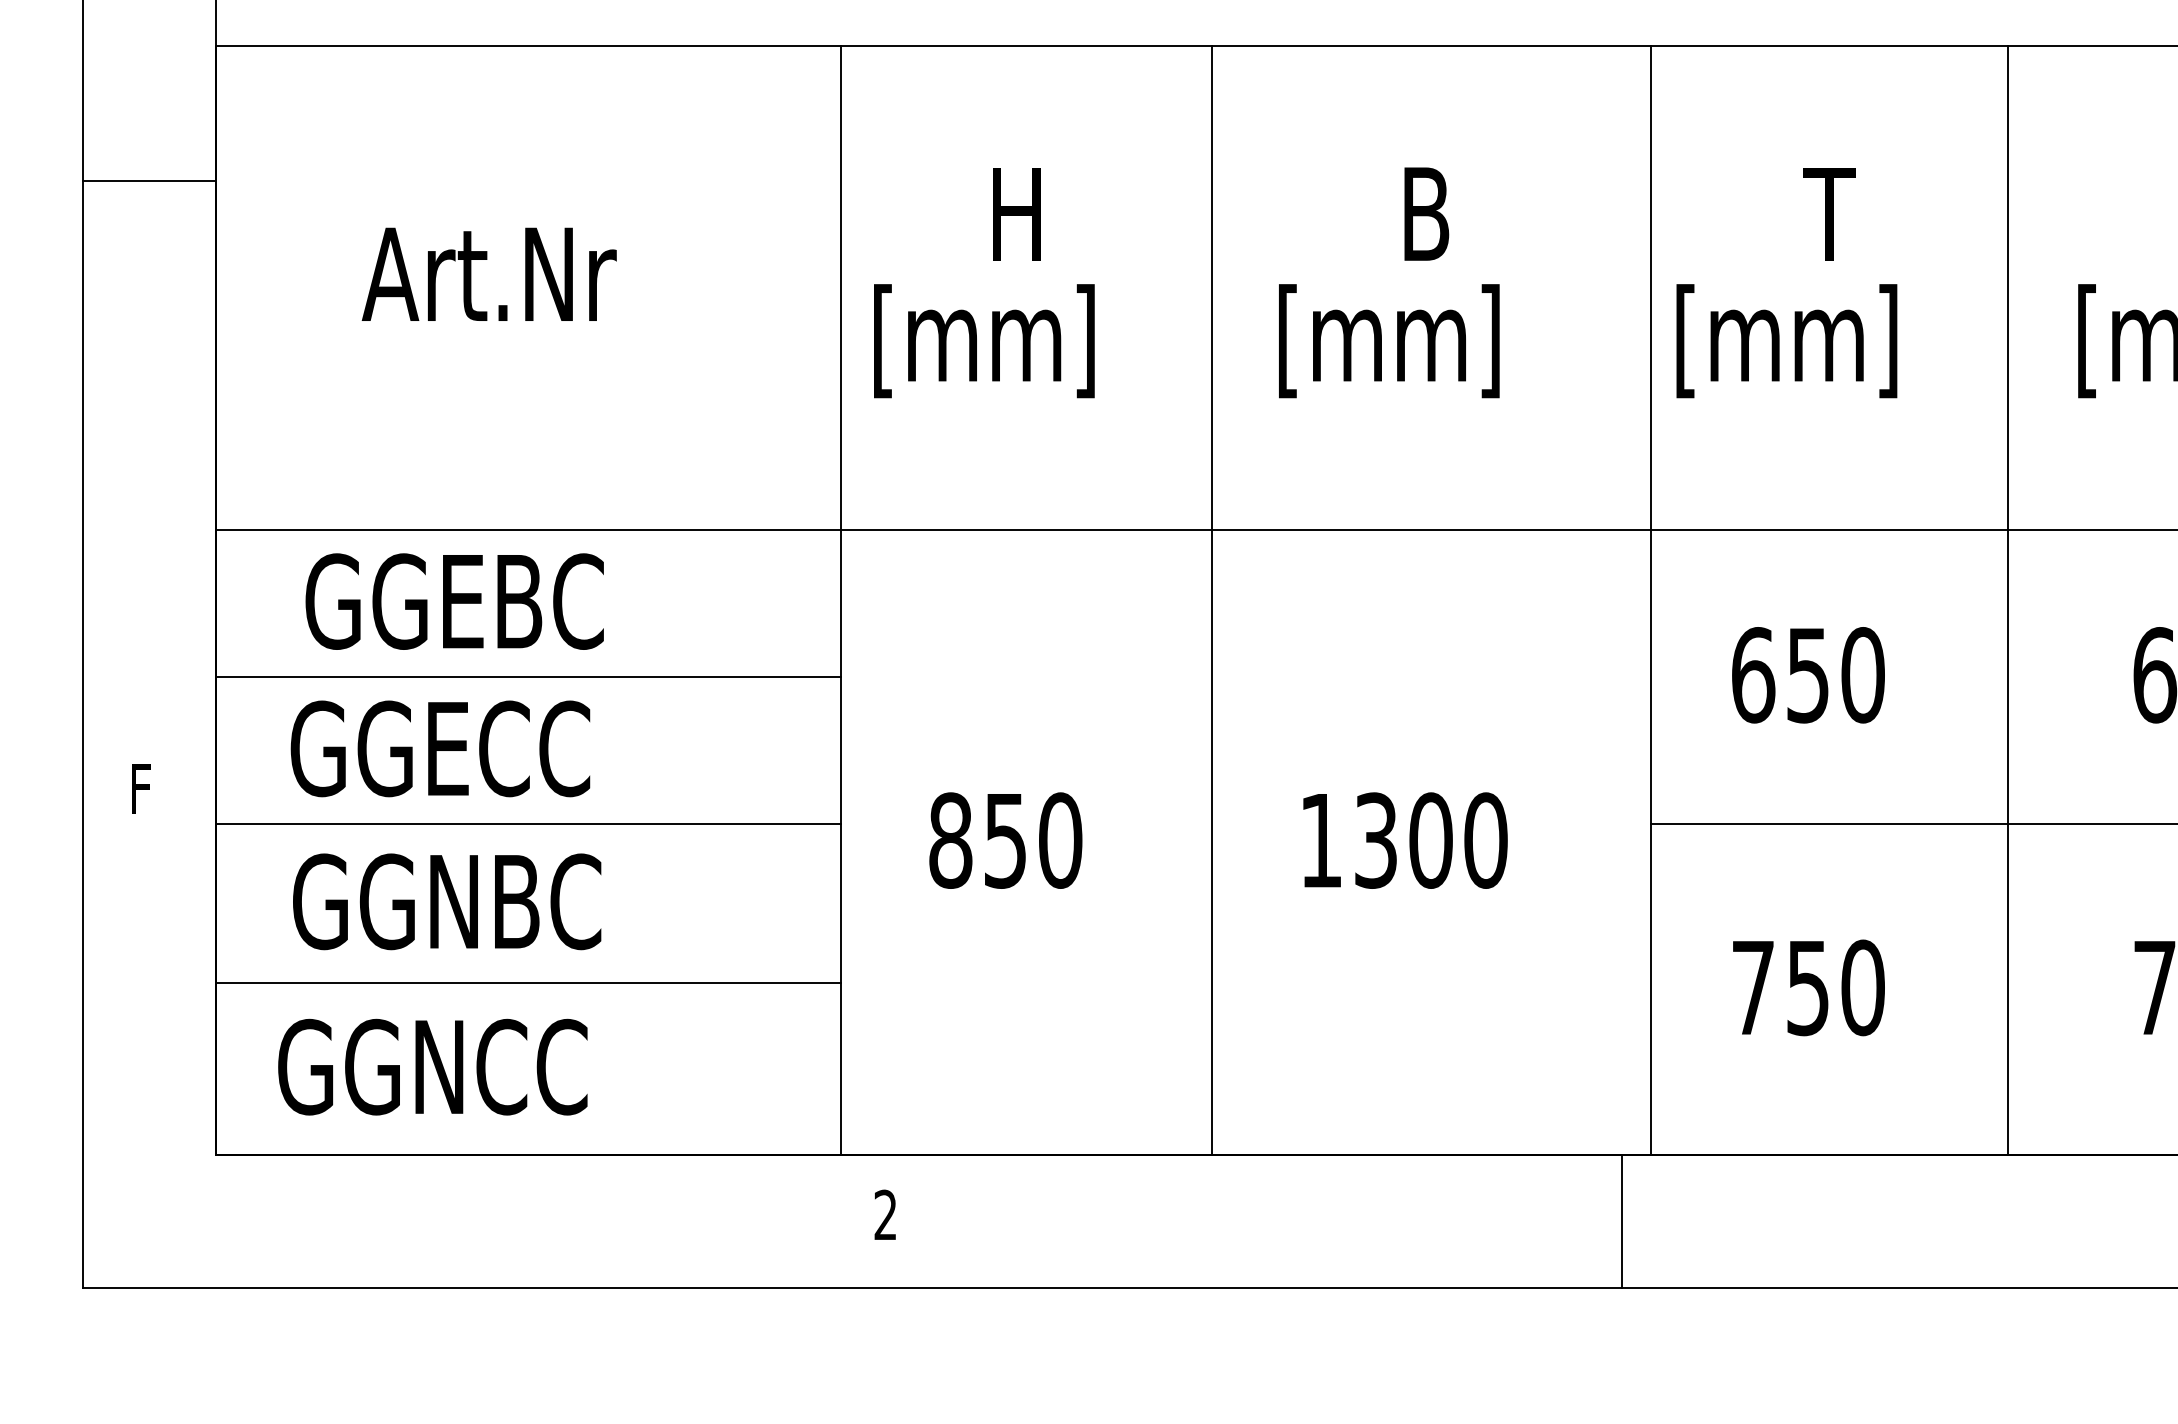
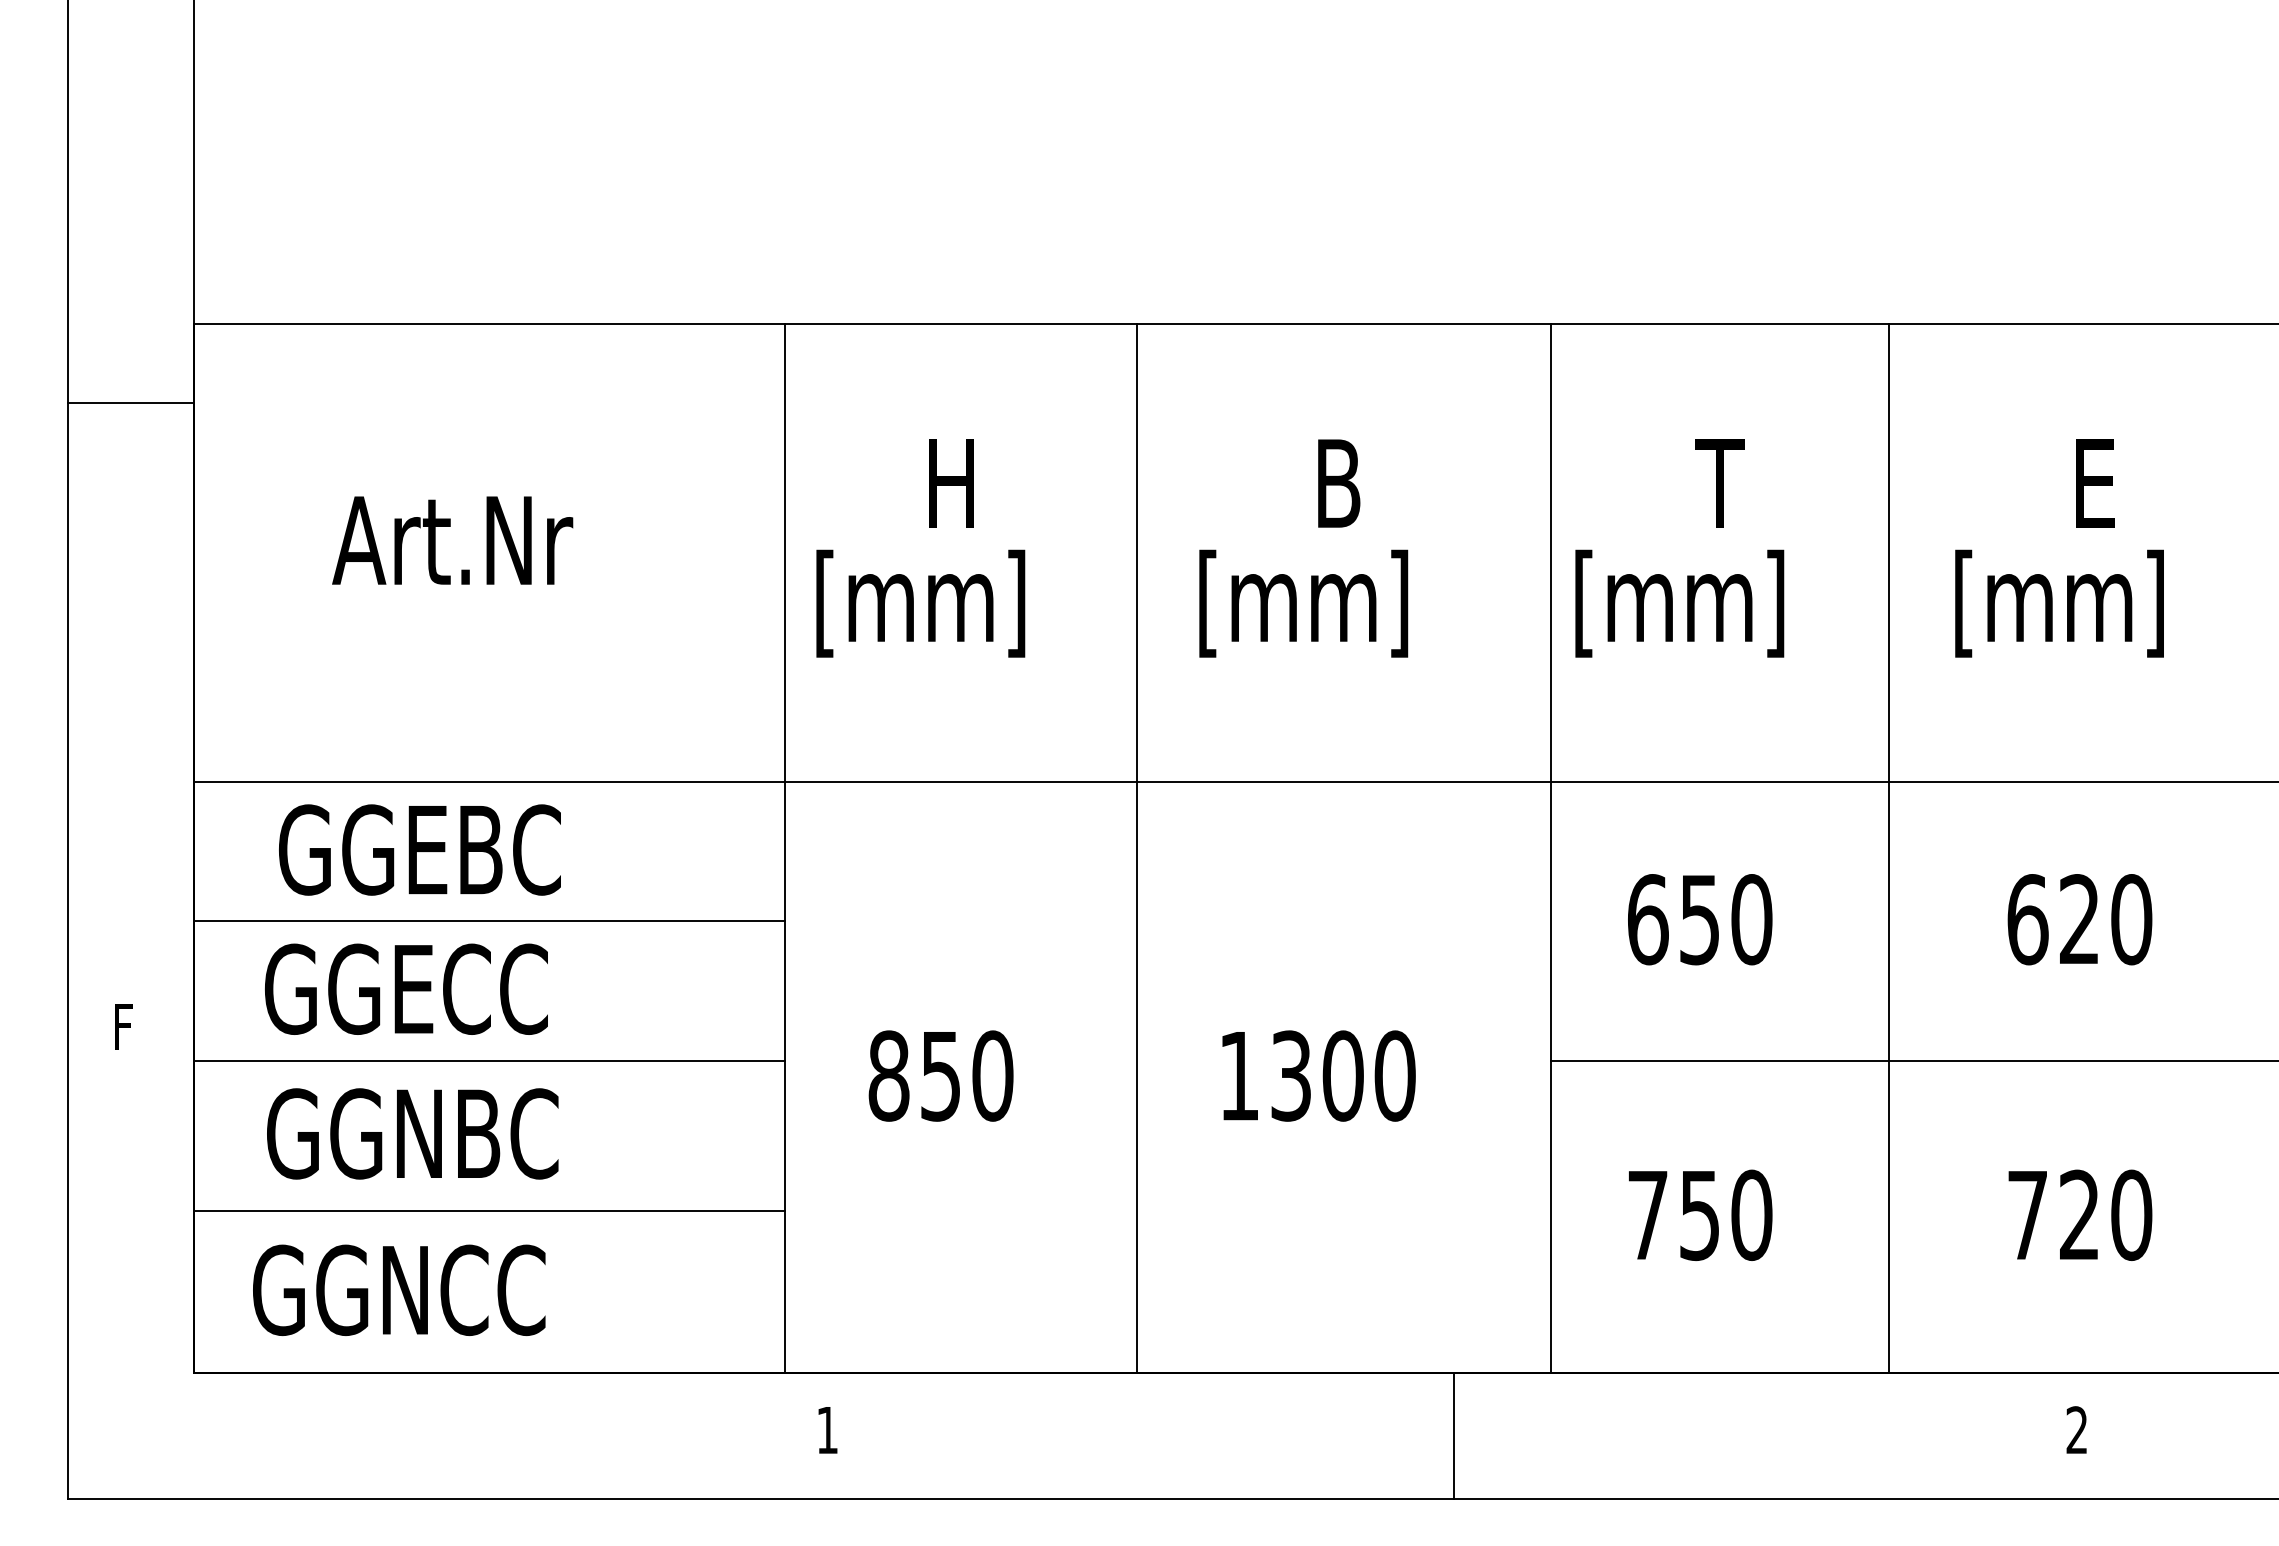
line: (149, 181) -> (131, 403), moved
text: (885, 1214) -> (827, 1429), 2 -> 1
line: (1621, 1221) -> (1454, 1436), moved

